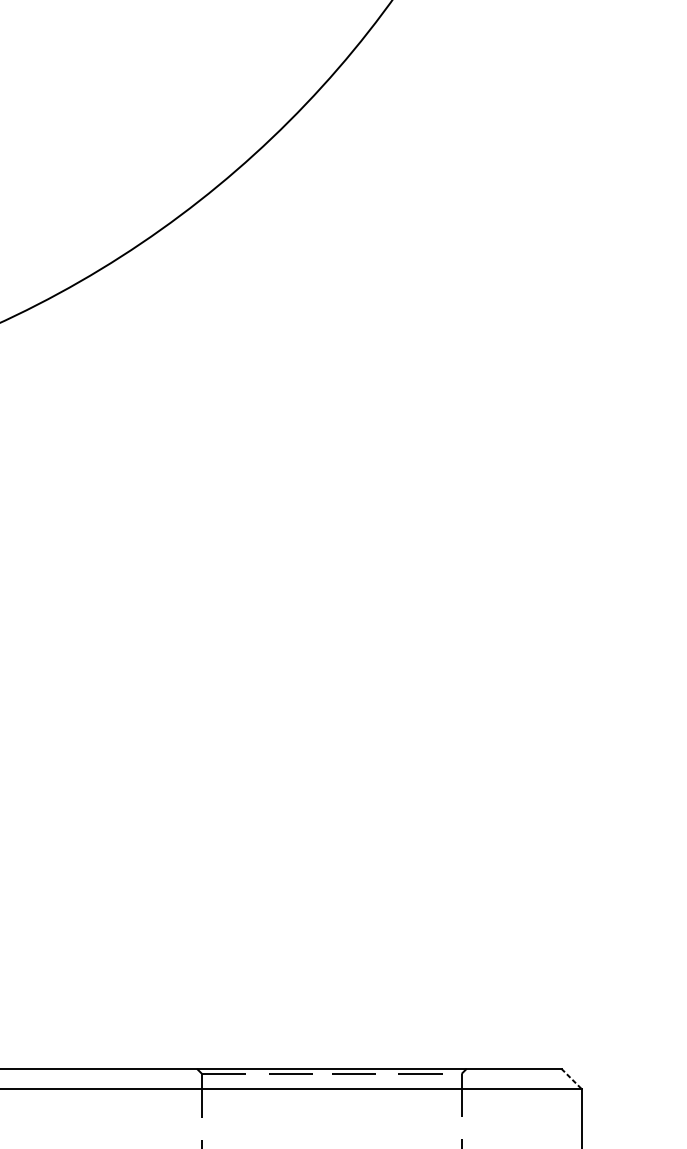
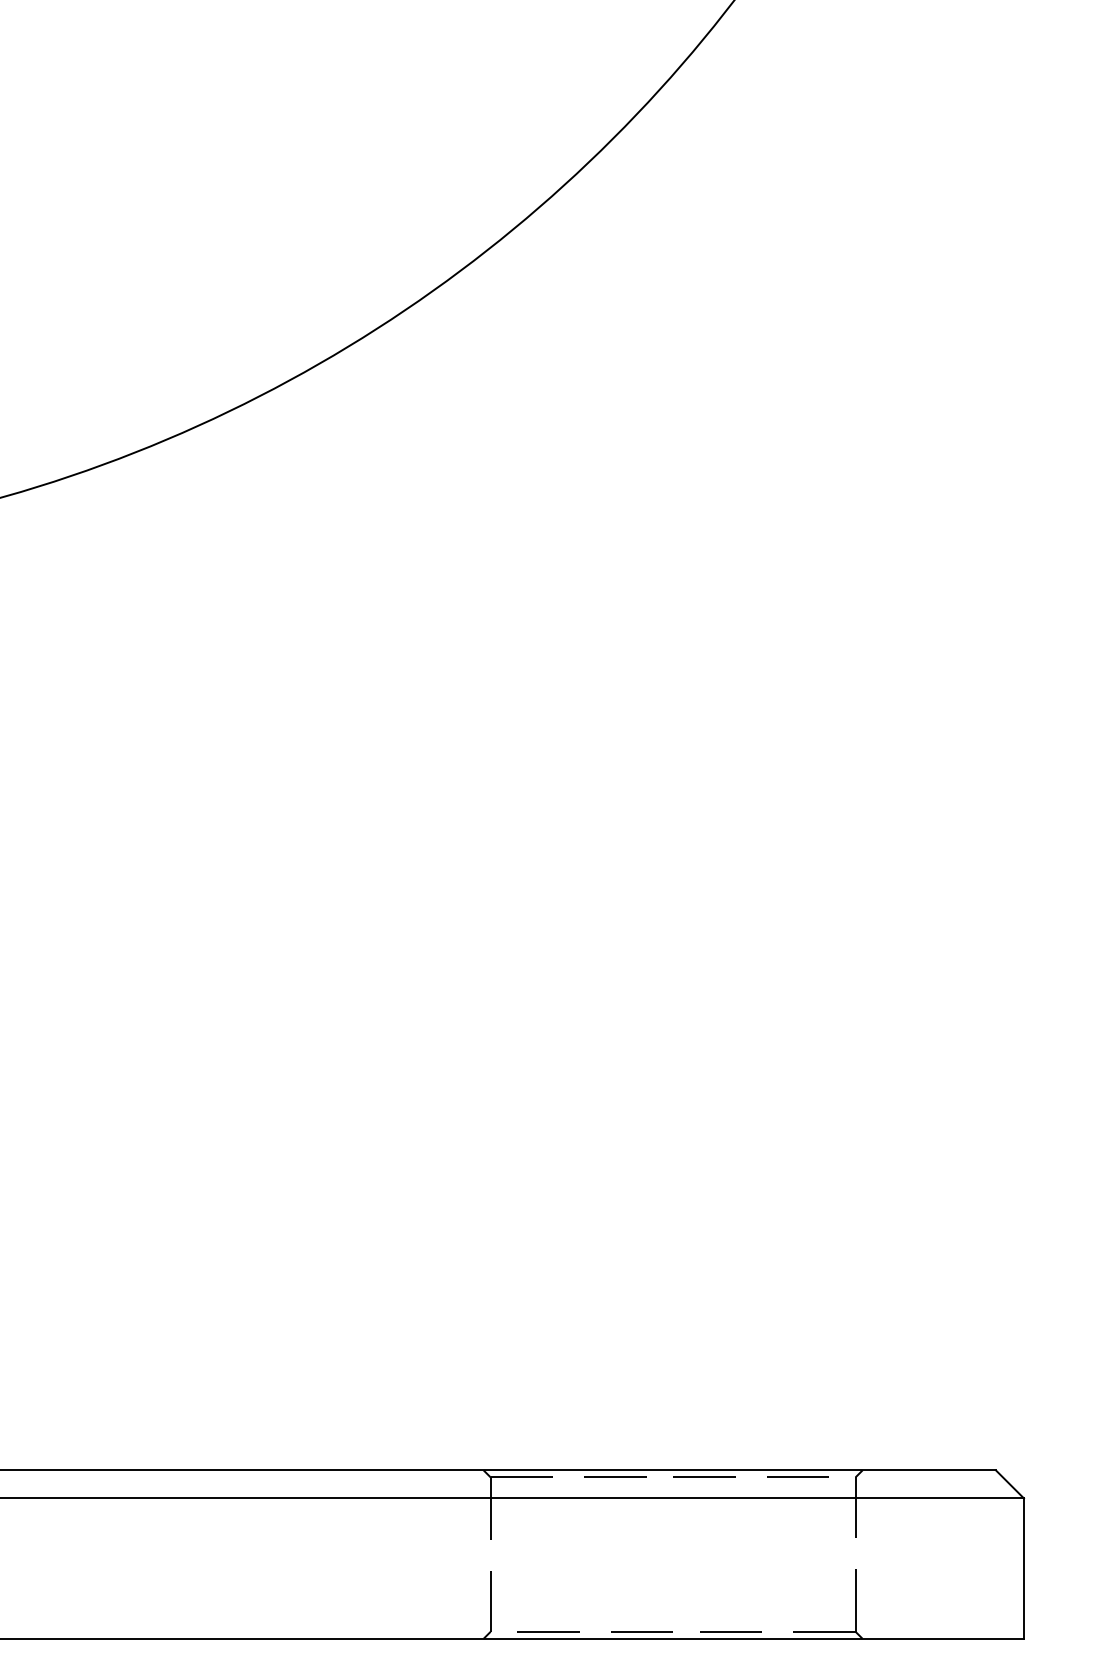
line: (571, 1078) -> (1009, 1484), dashed -> solid

